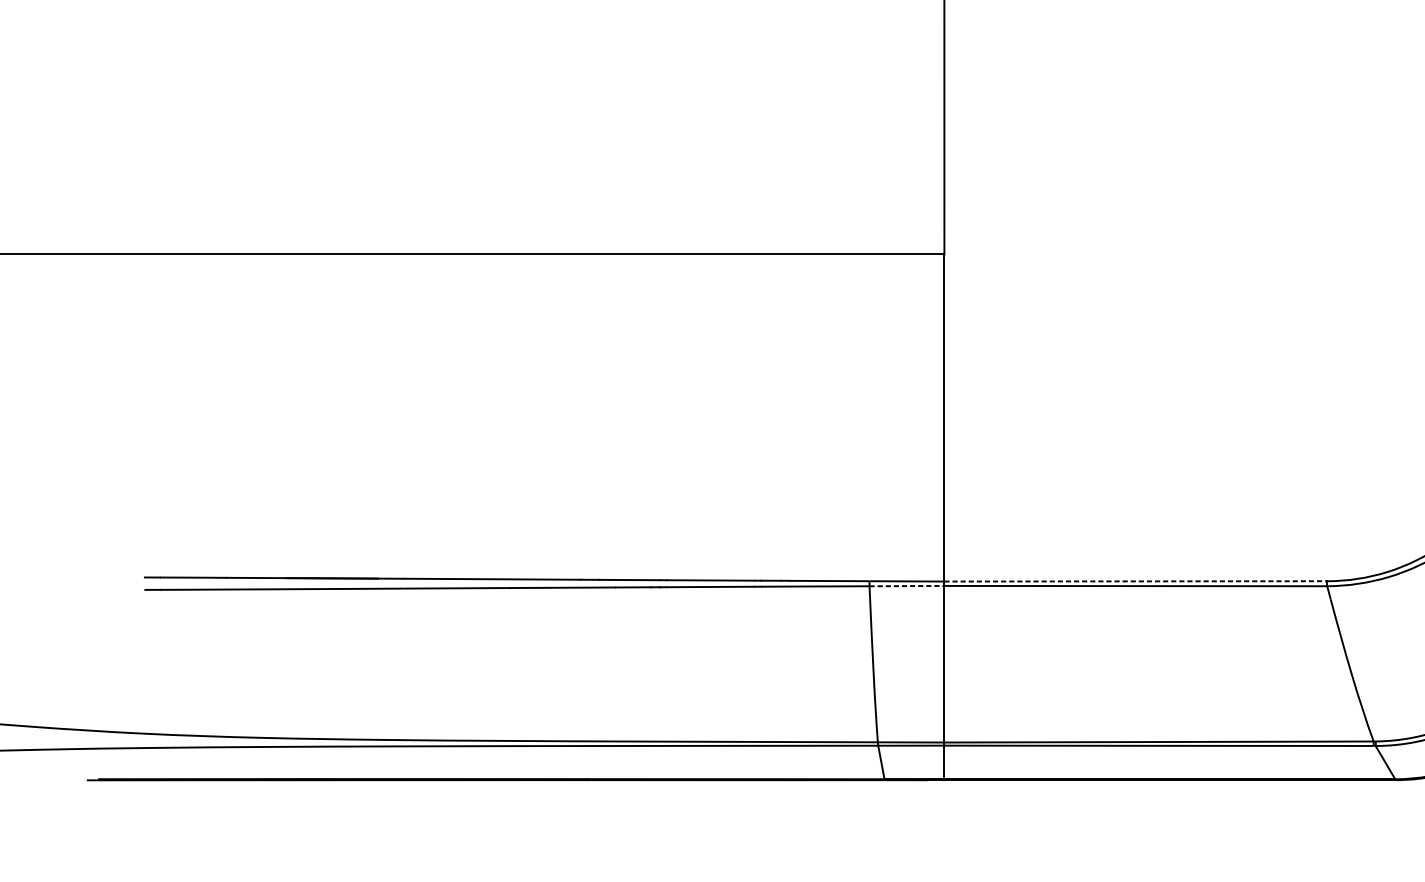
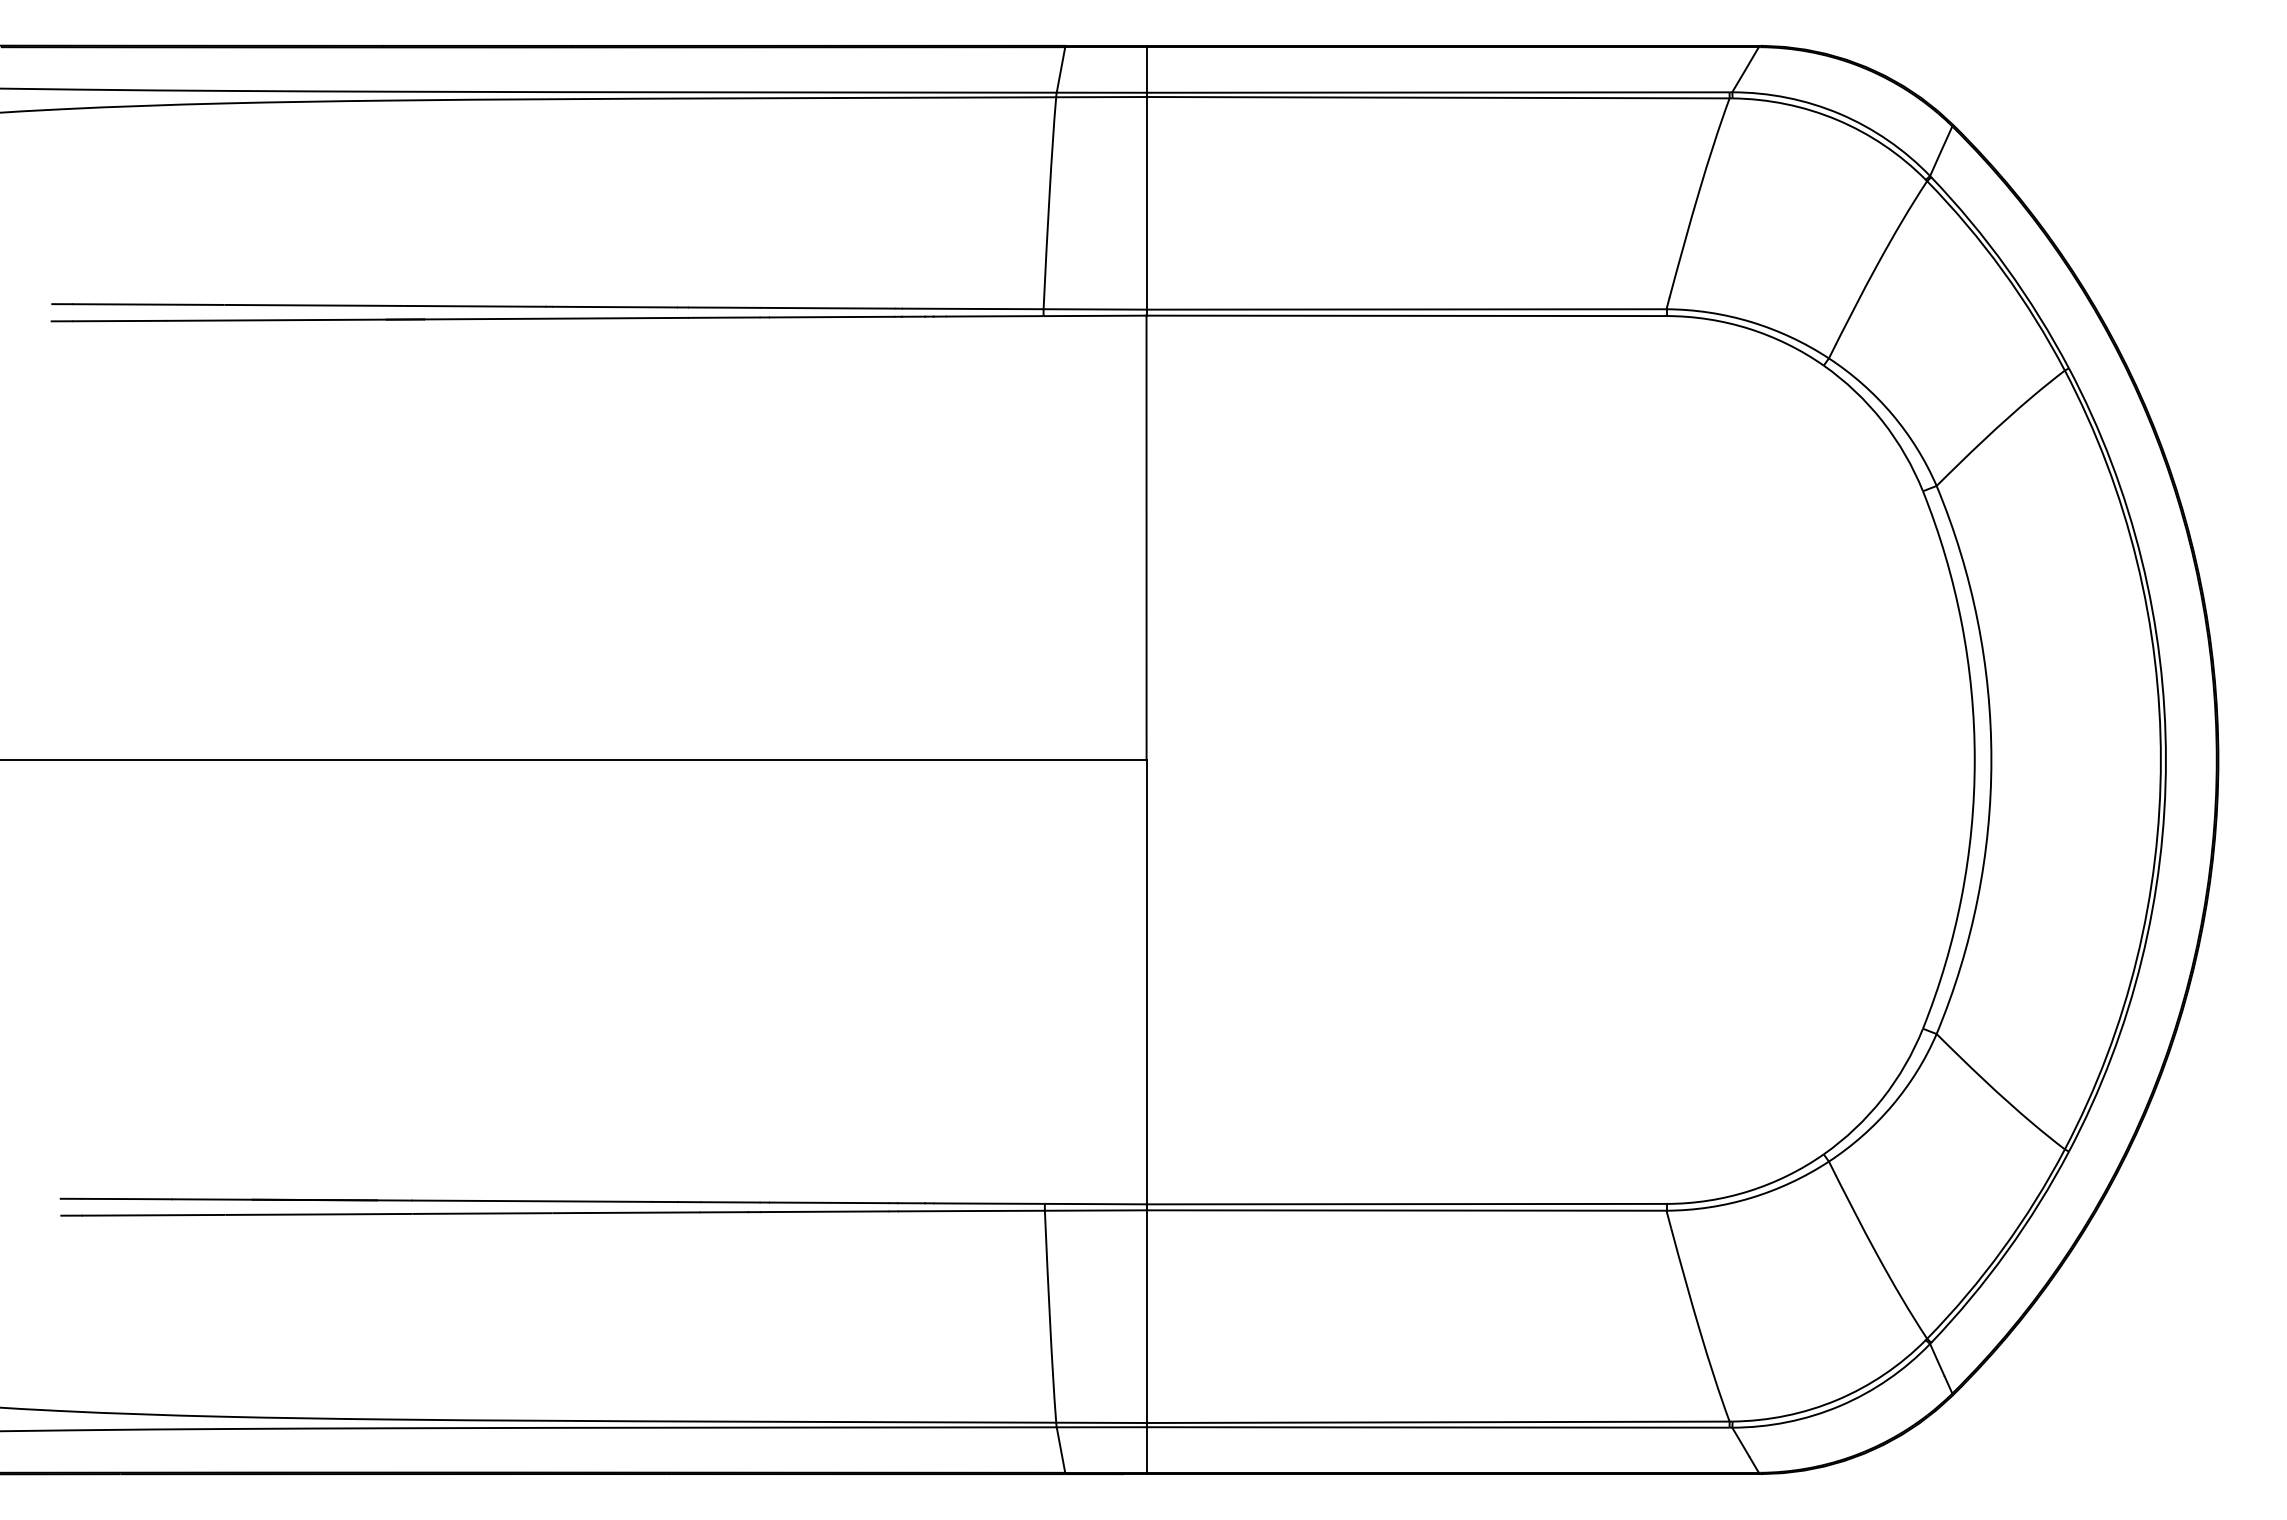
line: (1135, 581) -> (1406, 1204), dashed -> solid
line: (906, 586) -> (1095, 1210), dashed -> solid

